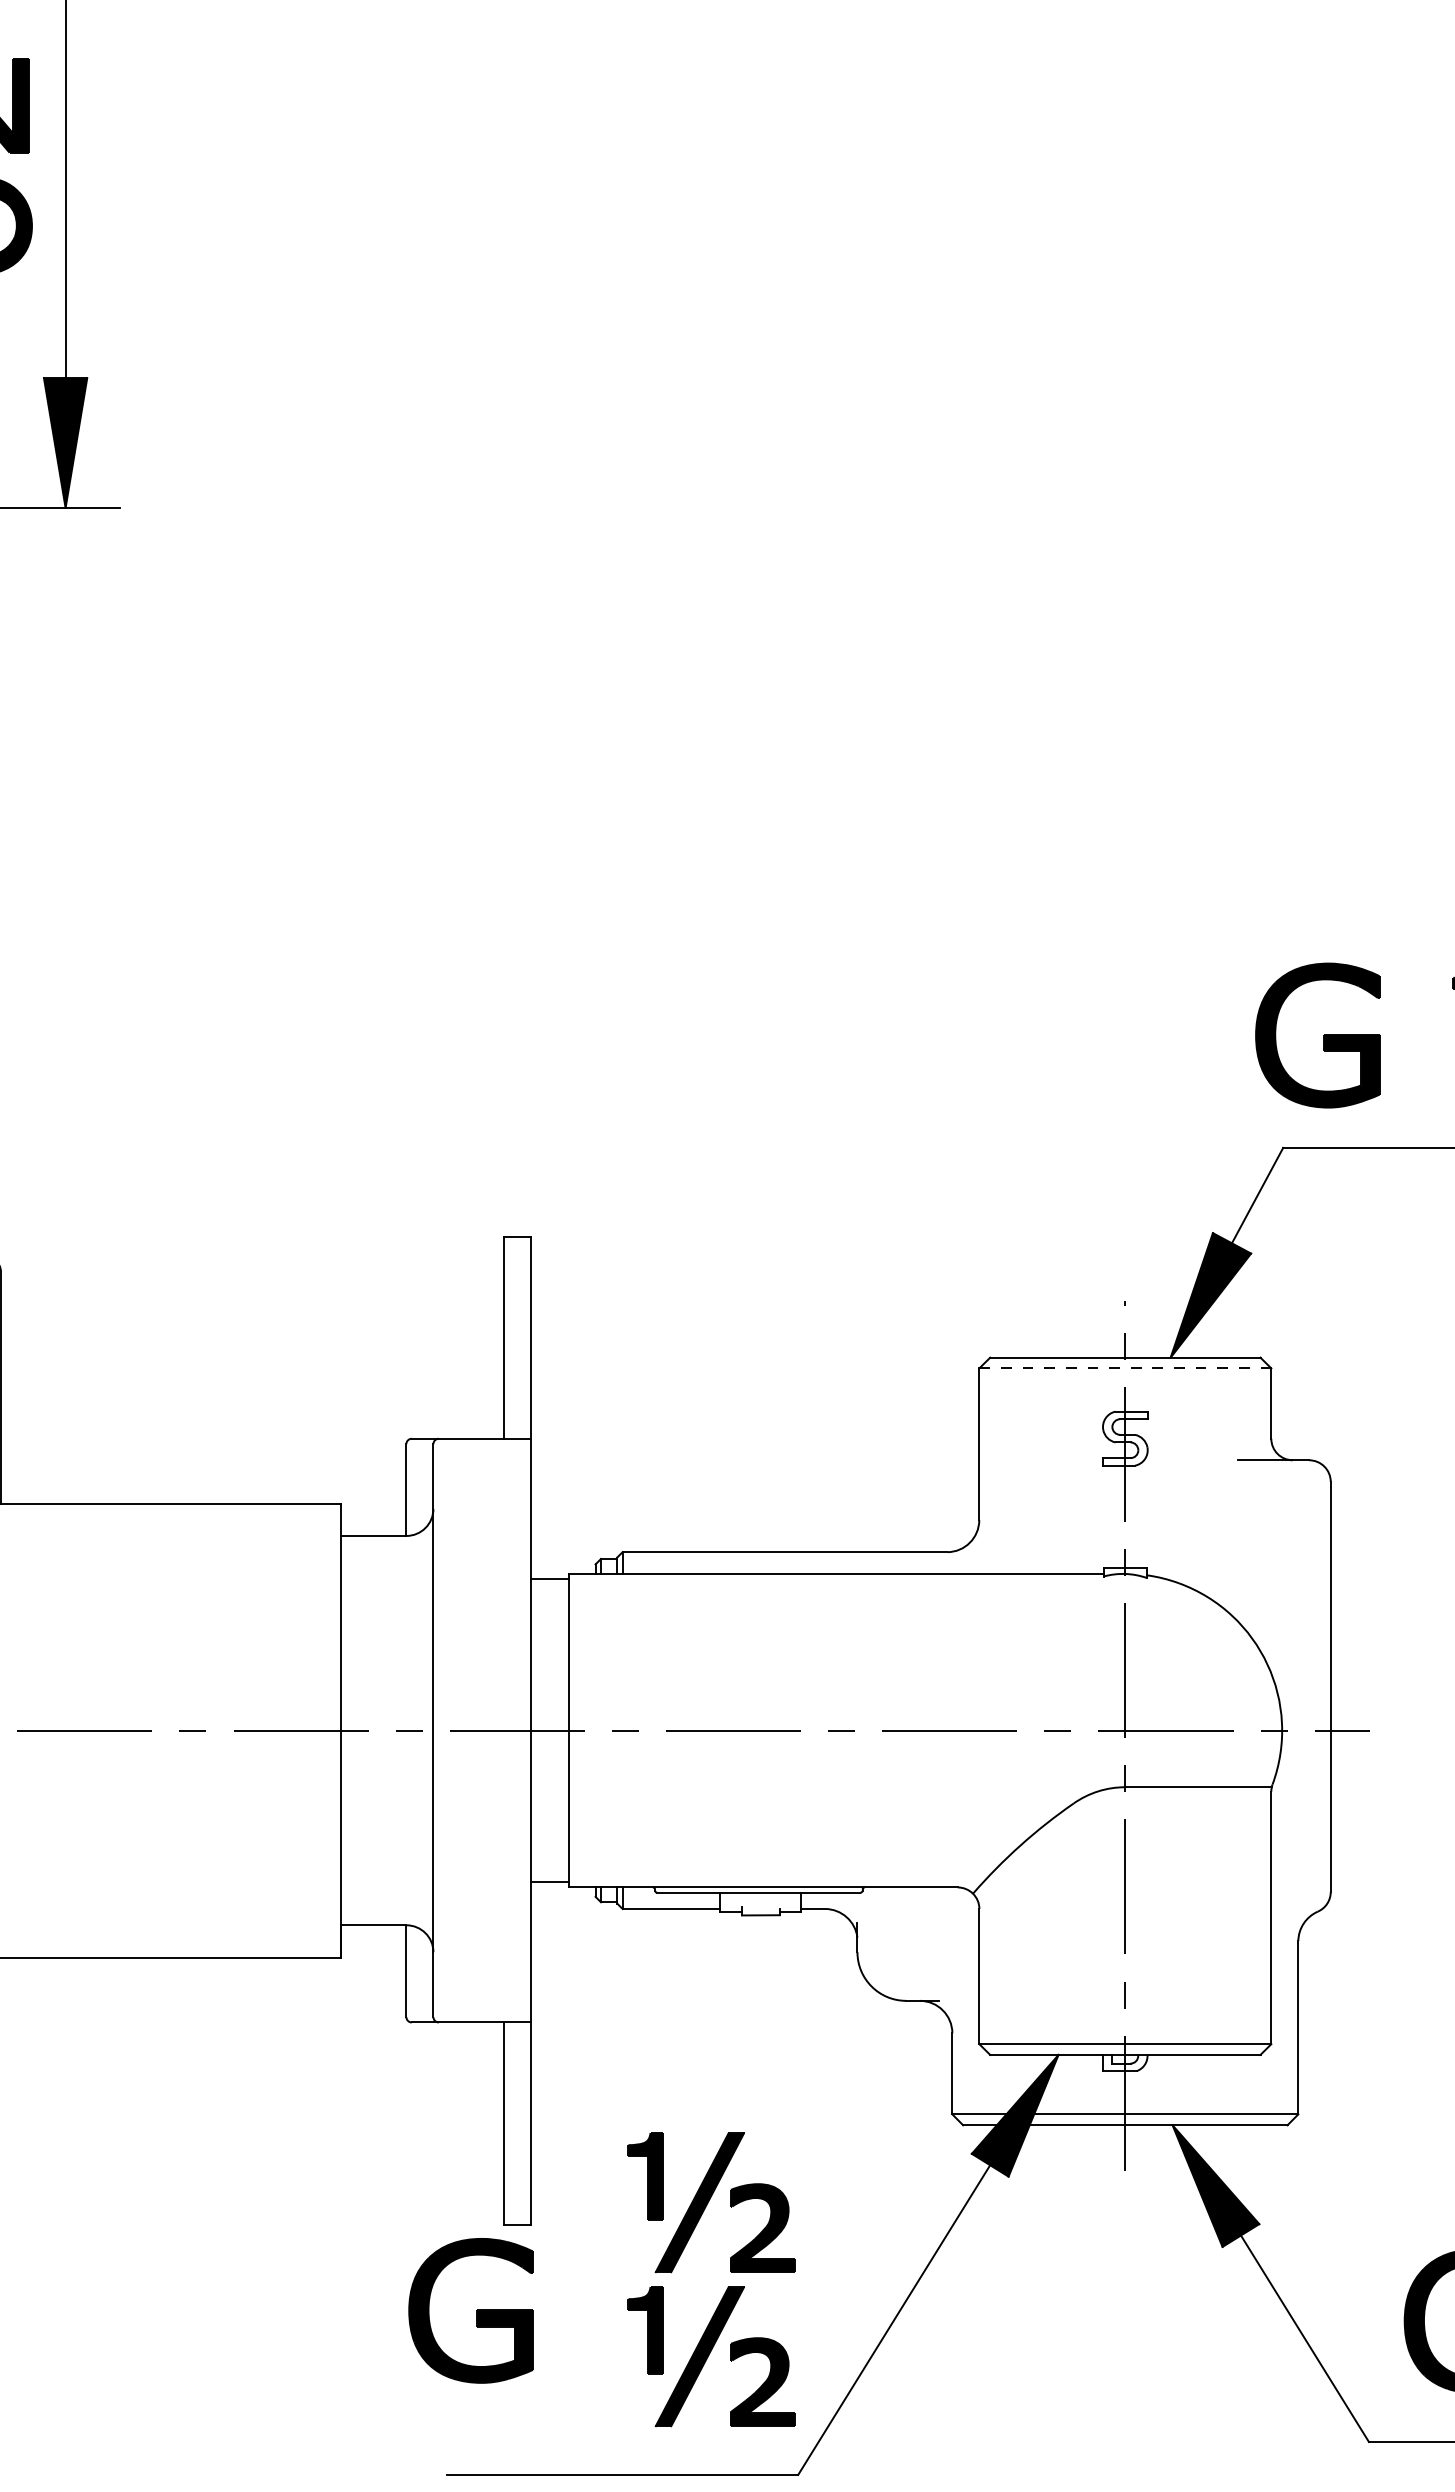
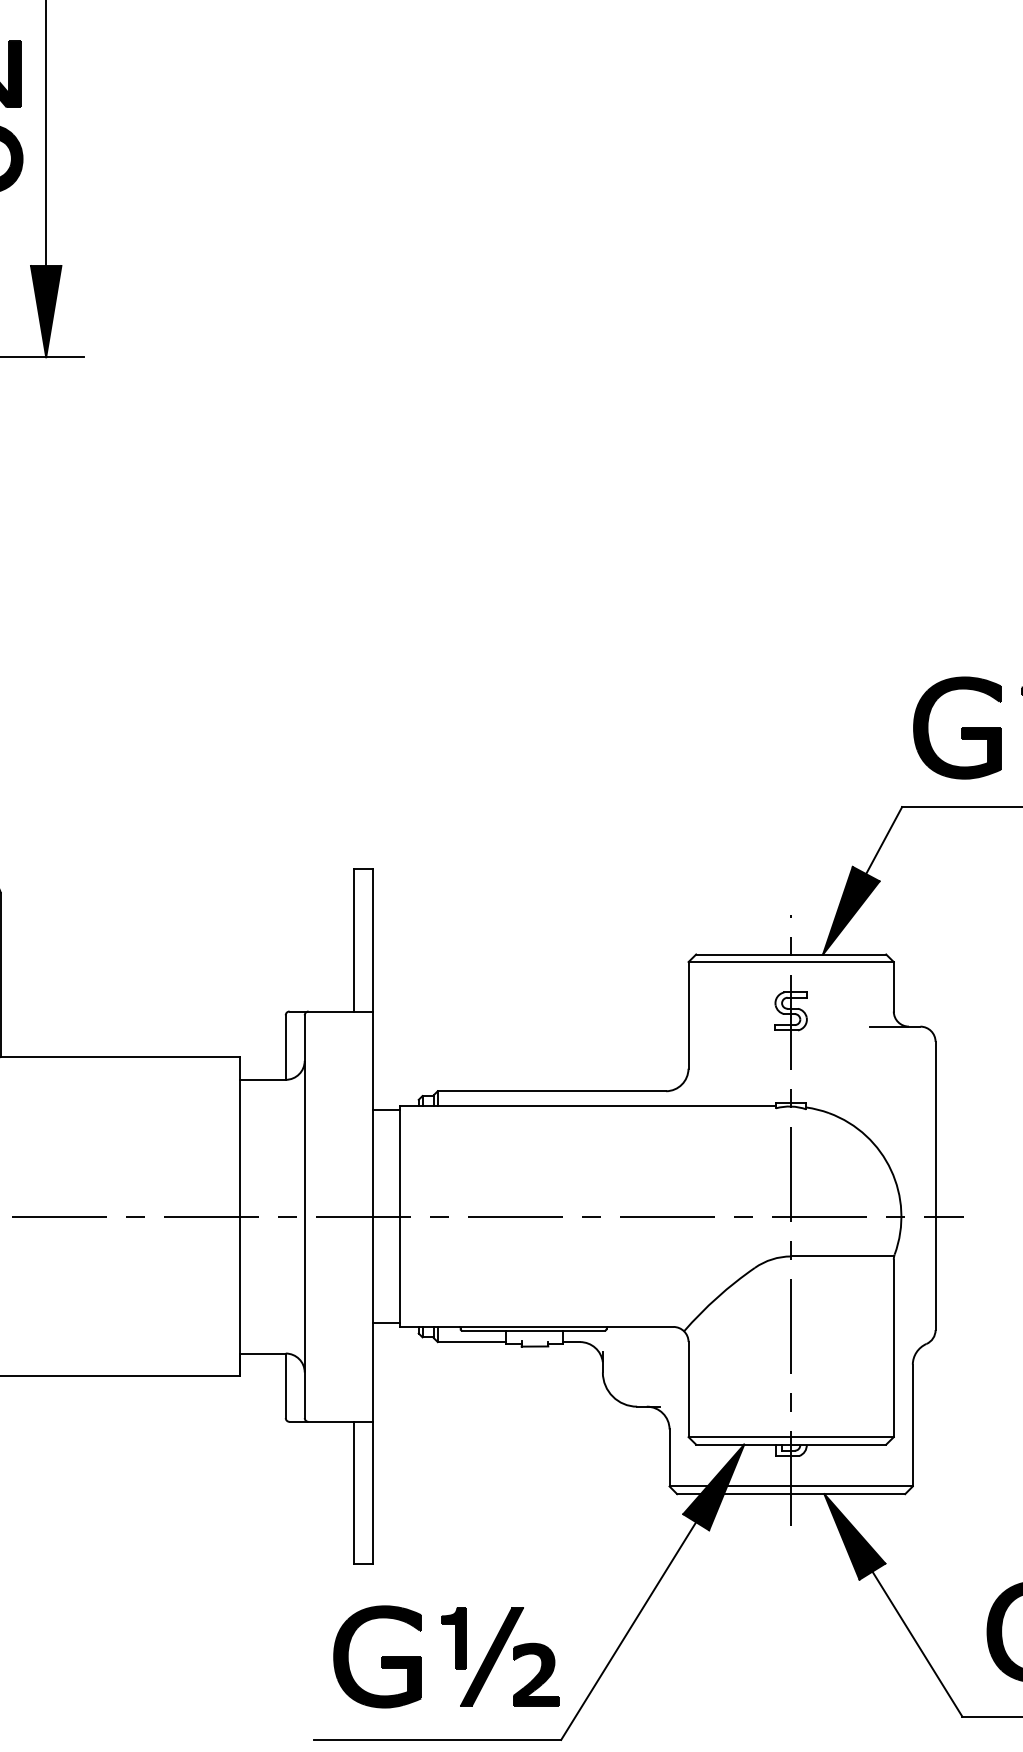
part: (1317, 1035) -> (957, 728), moved
line: (1125, 1368) -> (791, 962), dashed -> solid
part: (711, 2202) -> (500, 1548), removed
part: (470, 2310) -> (377, 1656), moved

